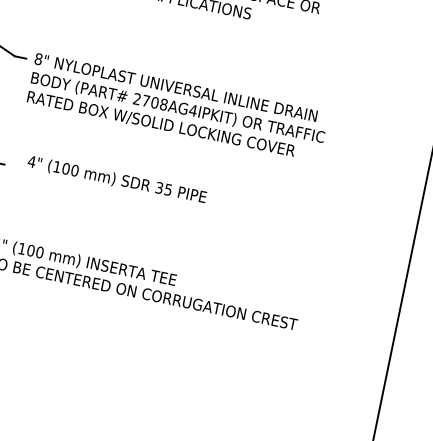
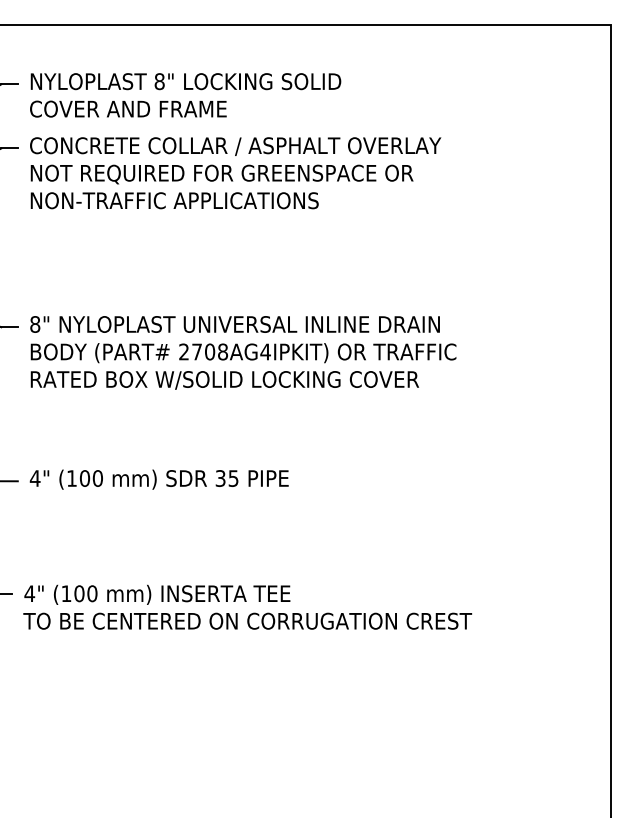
text: (116, 179) -> (158, 479), moved

